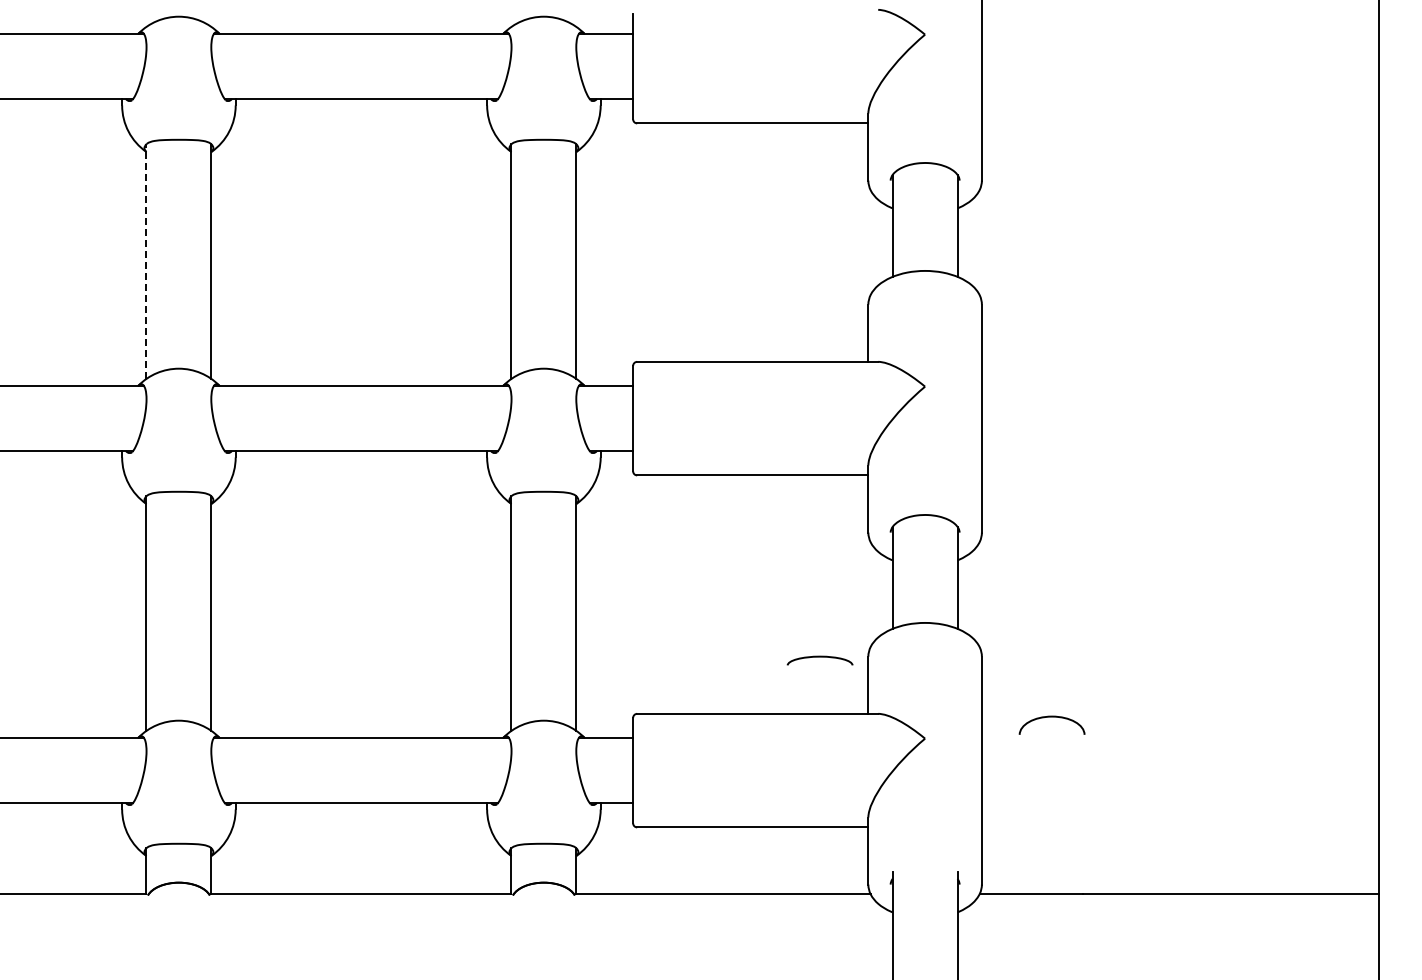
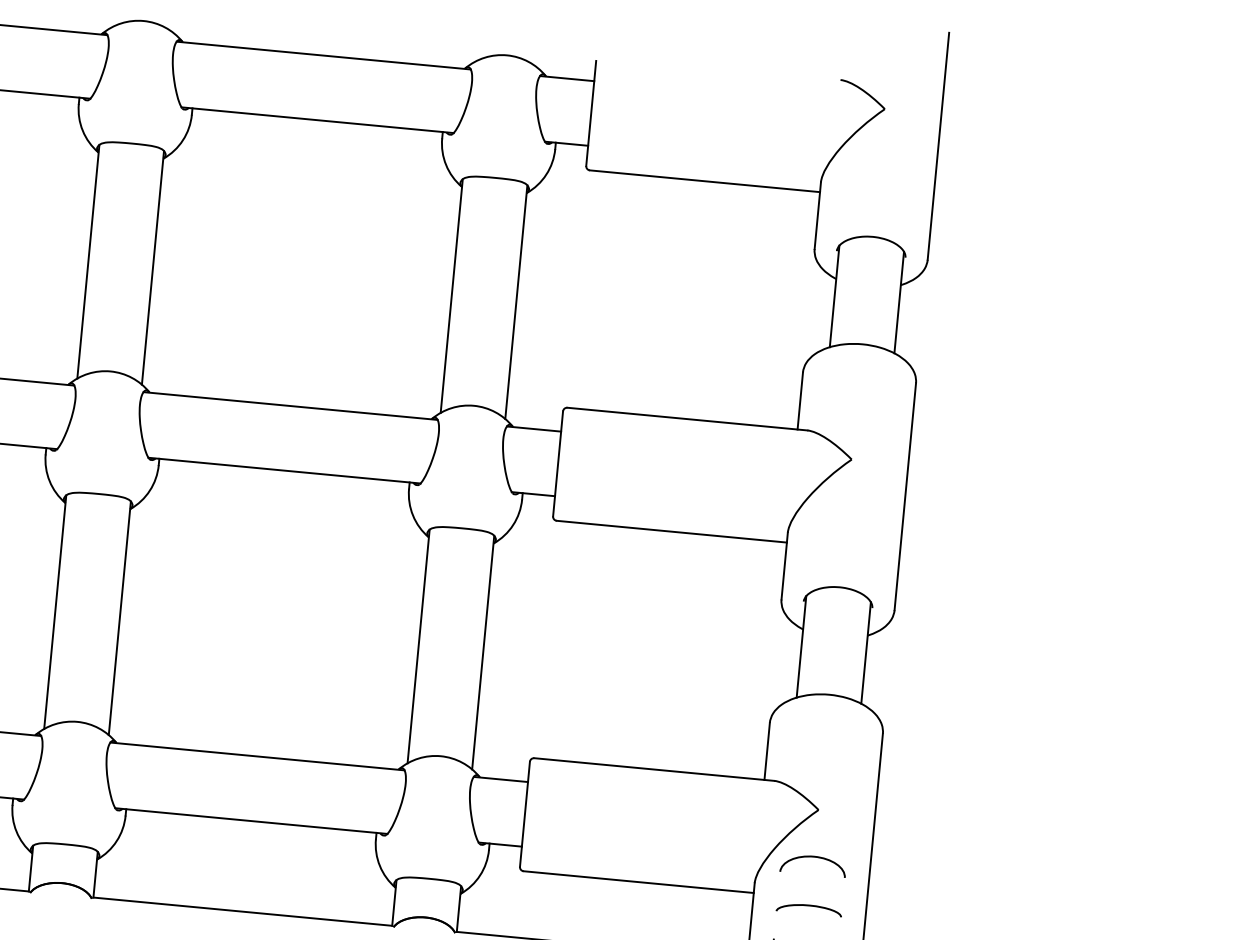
line: (146, 261) -> (88, 261), dashed -> solid
curve: (819, 657) -> (808, 906), moved
curve: (1051, 717) -> (813, 857), moved

